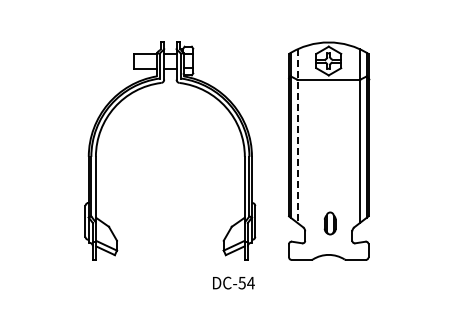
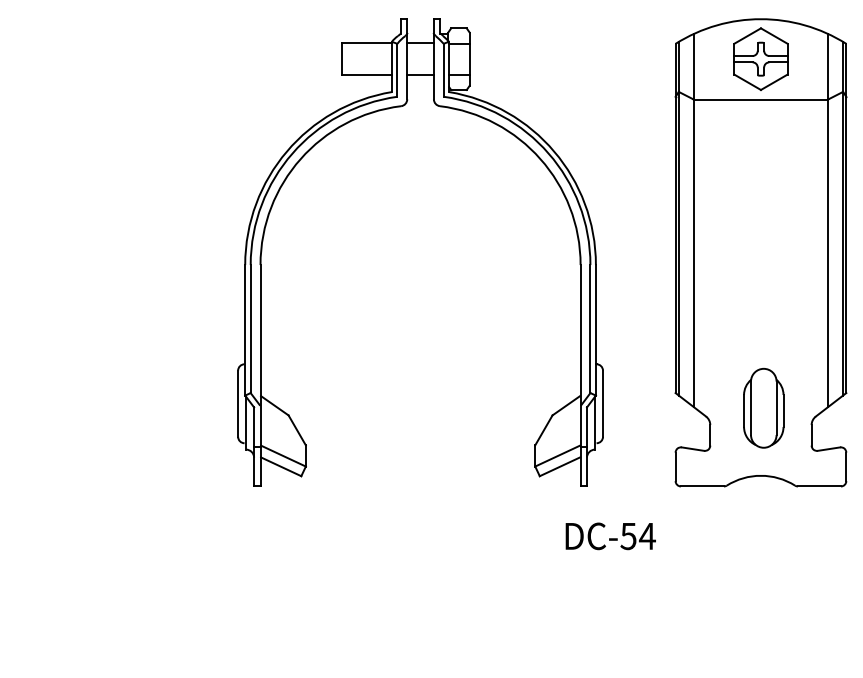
line: (297, 136) -> (693, 221), dashed -> solid
part: (330, 223) -> (764, 408), size x1.67
text: (233, 282) -> (609, 535), moved

